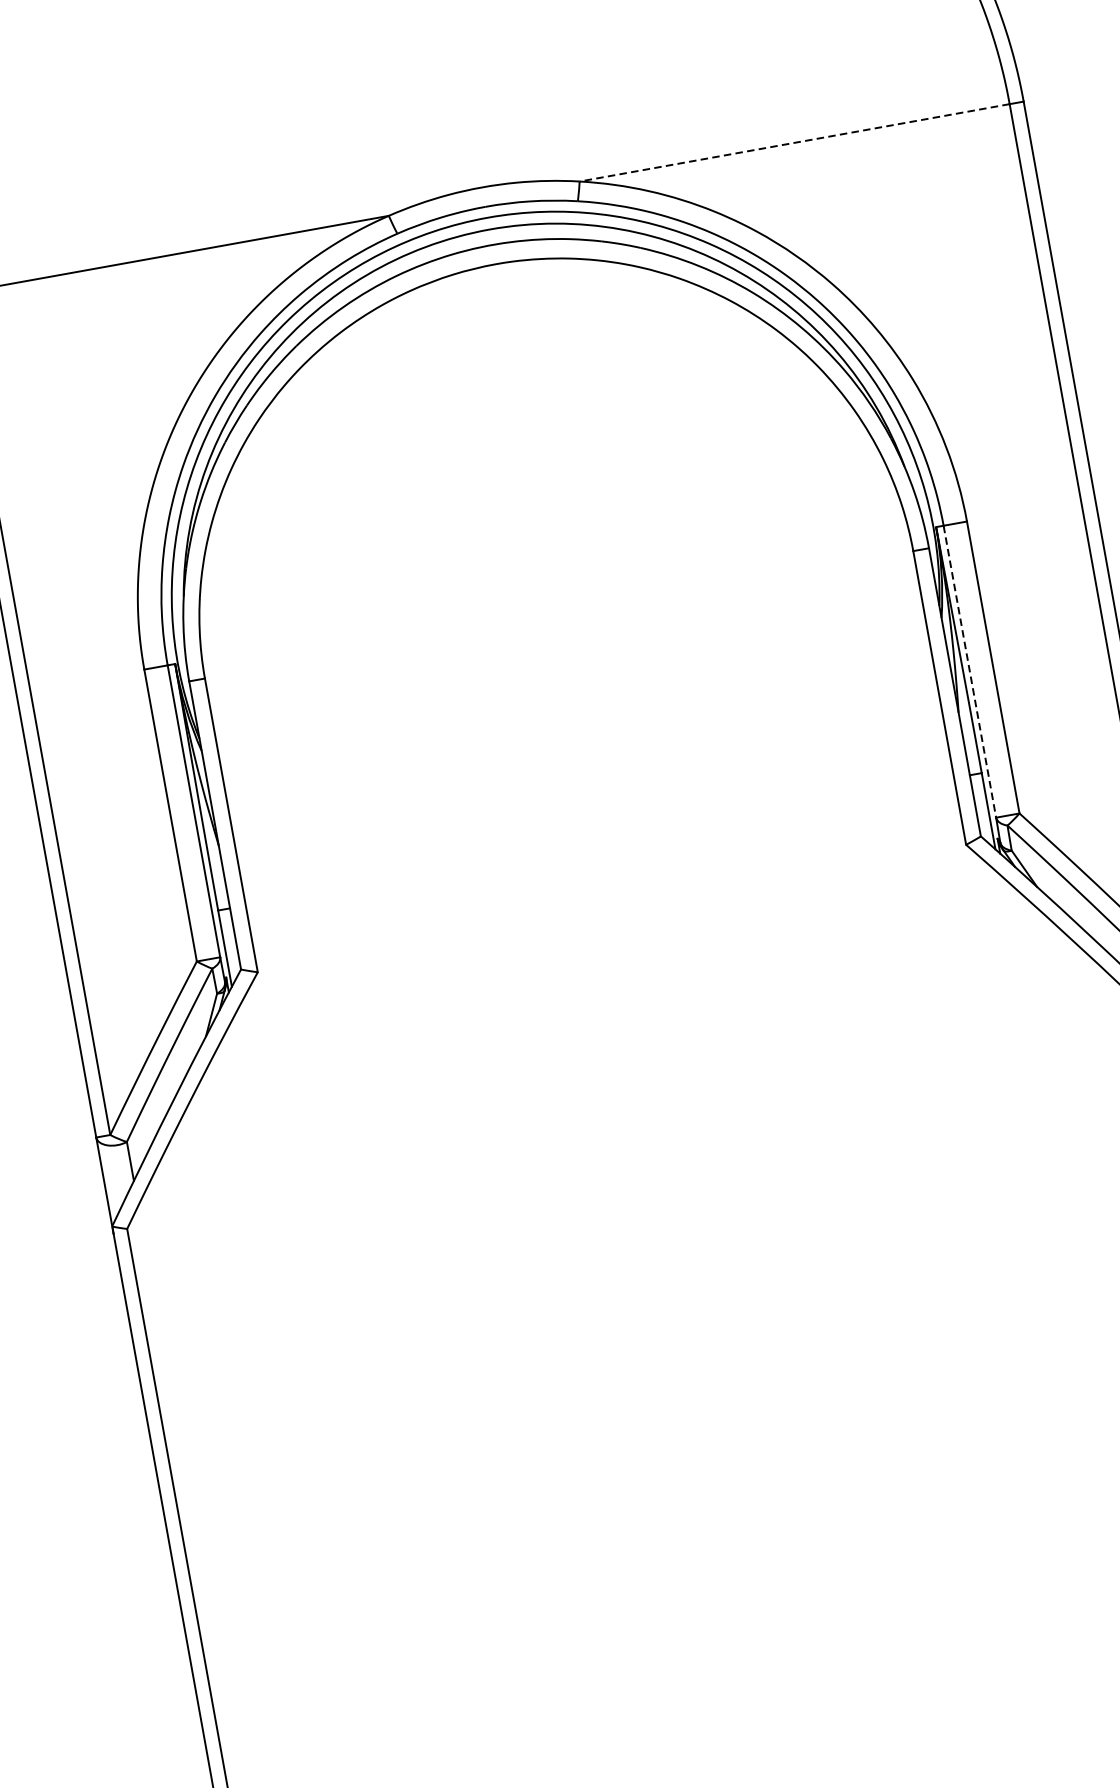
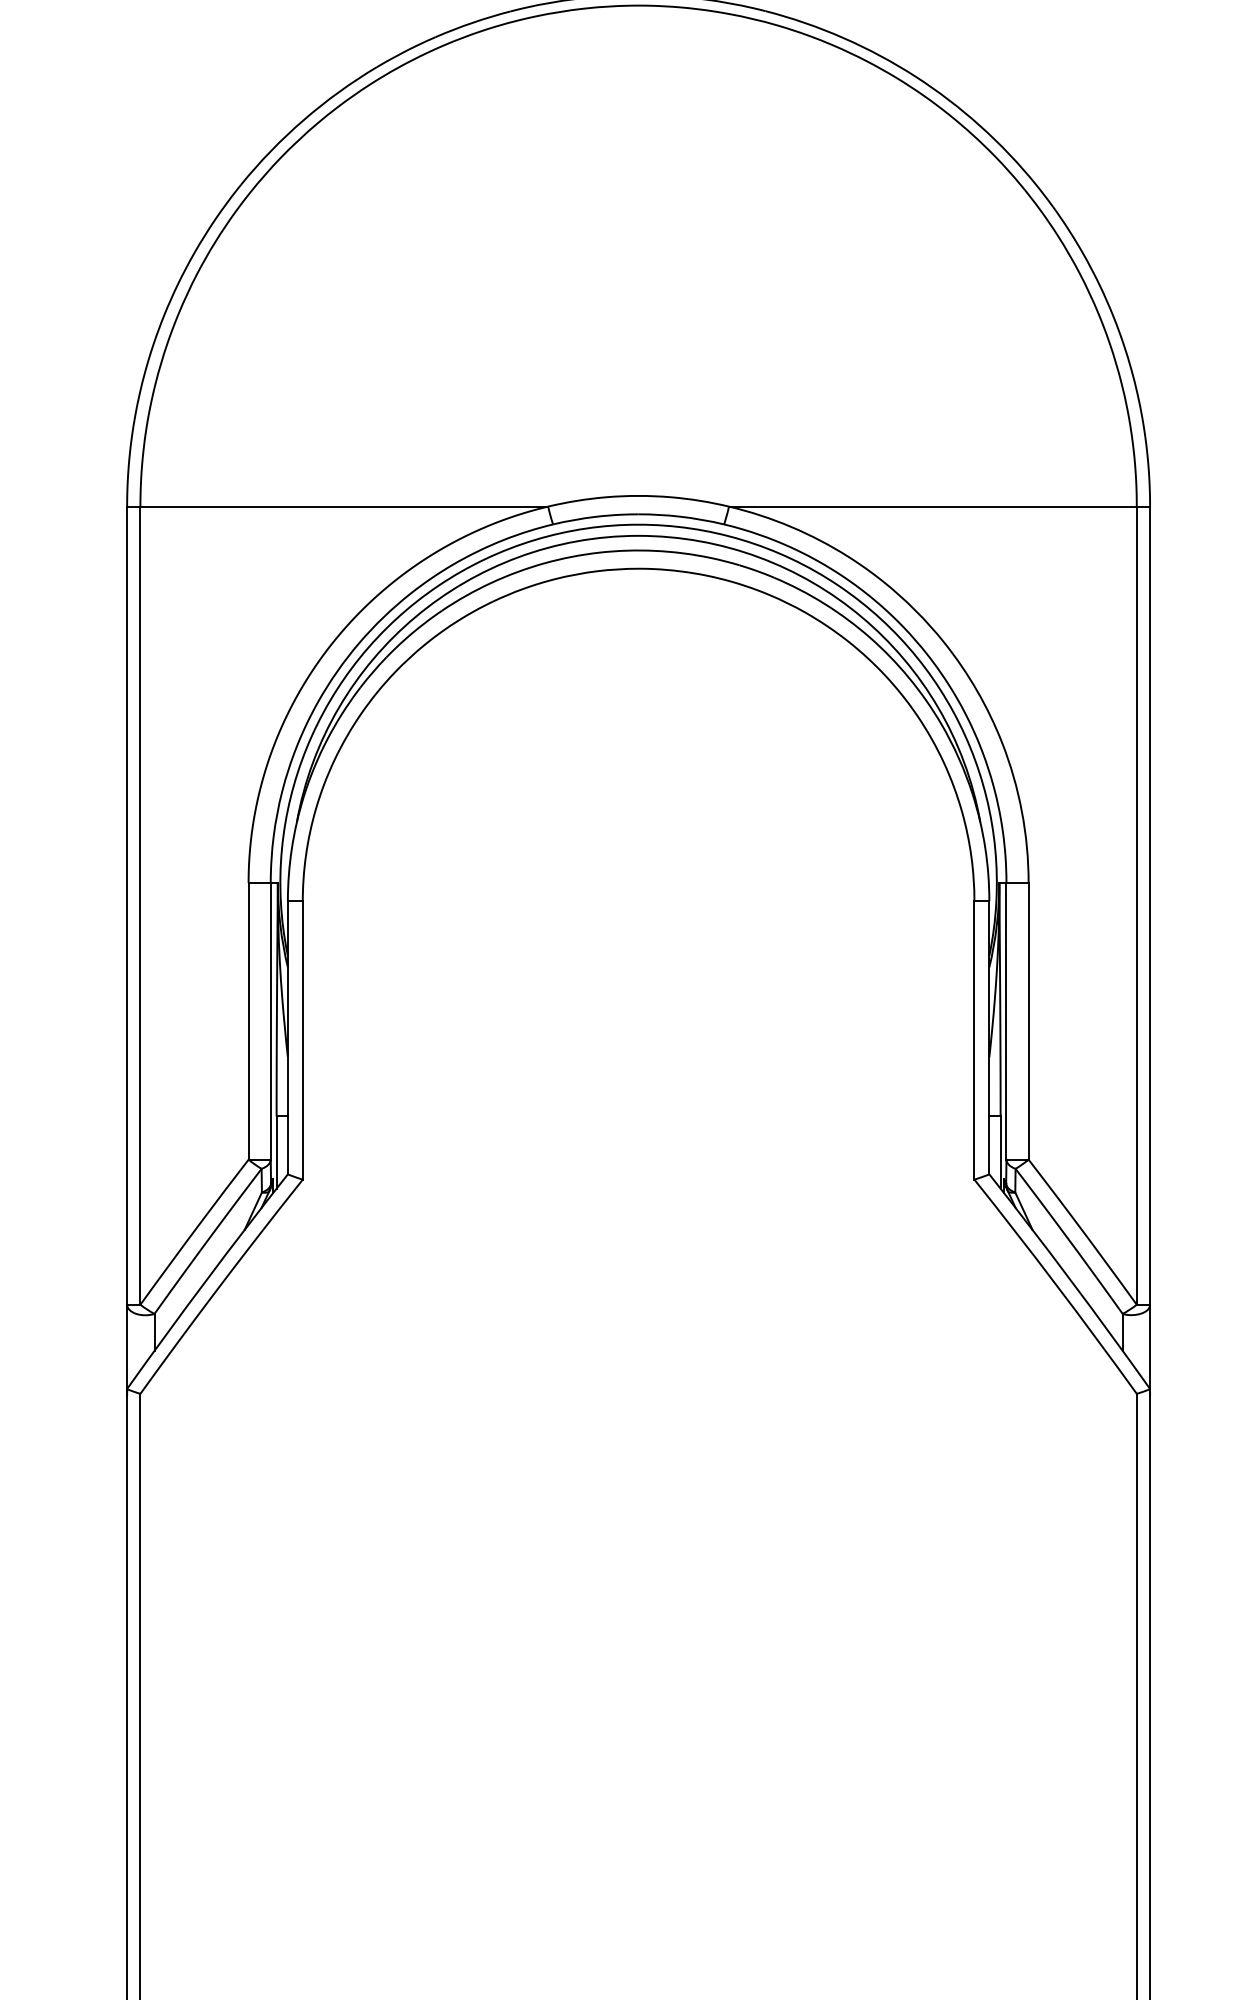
line: (794, 142) -> (932, 506), dashed -> solid
line: (969, 671) -> (1006, 1021), dashed -> solid

